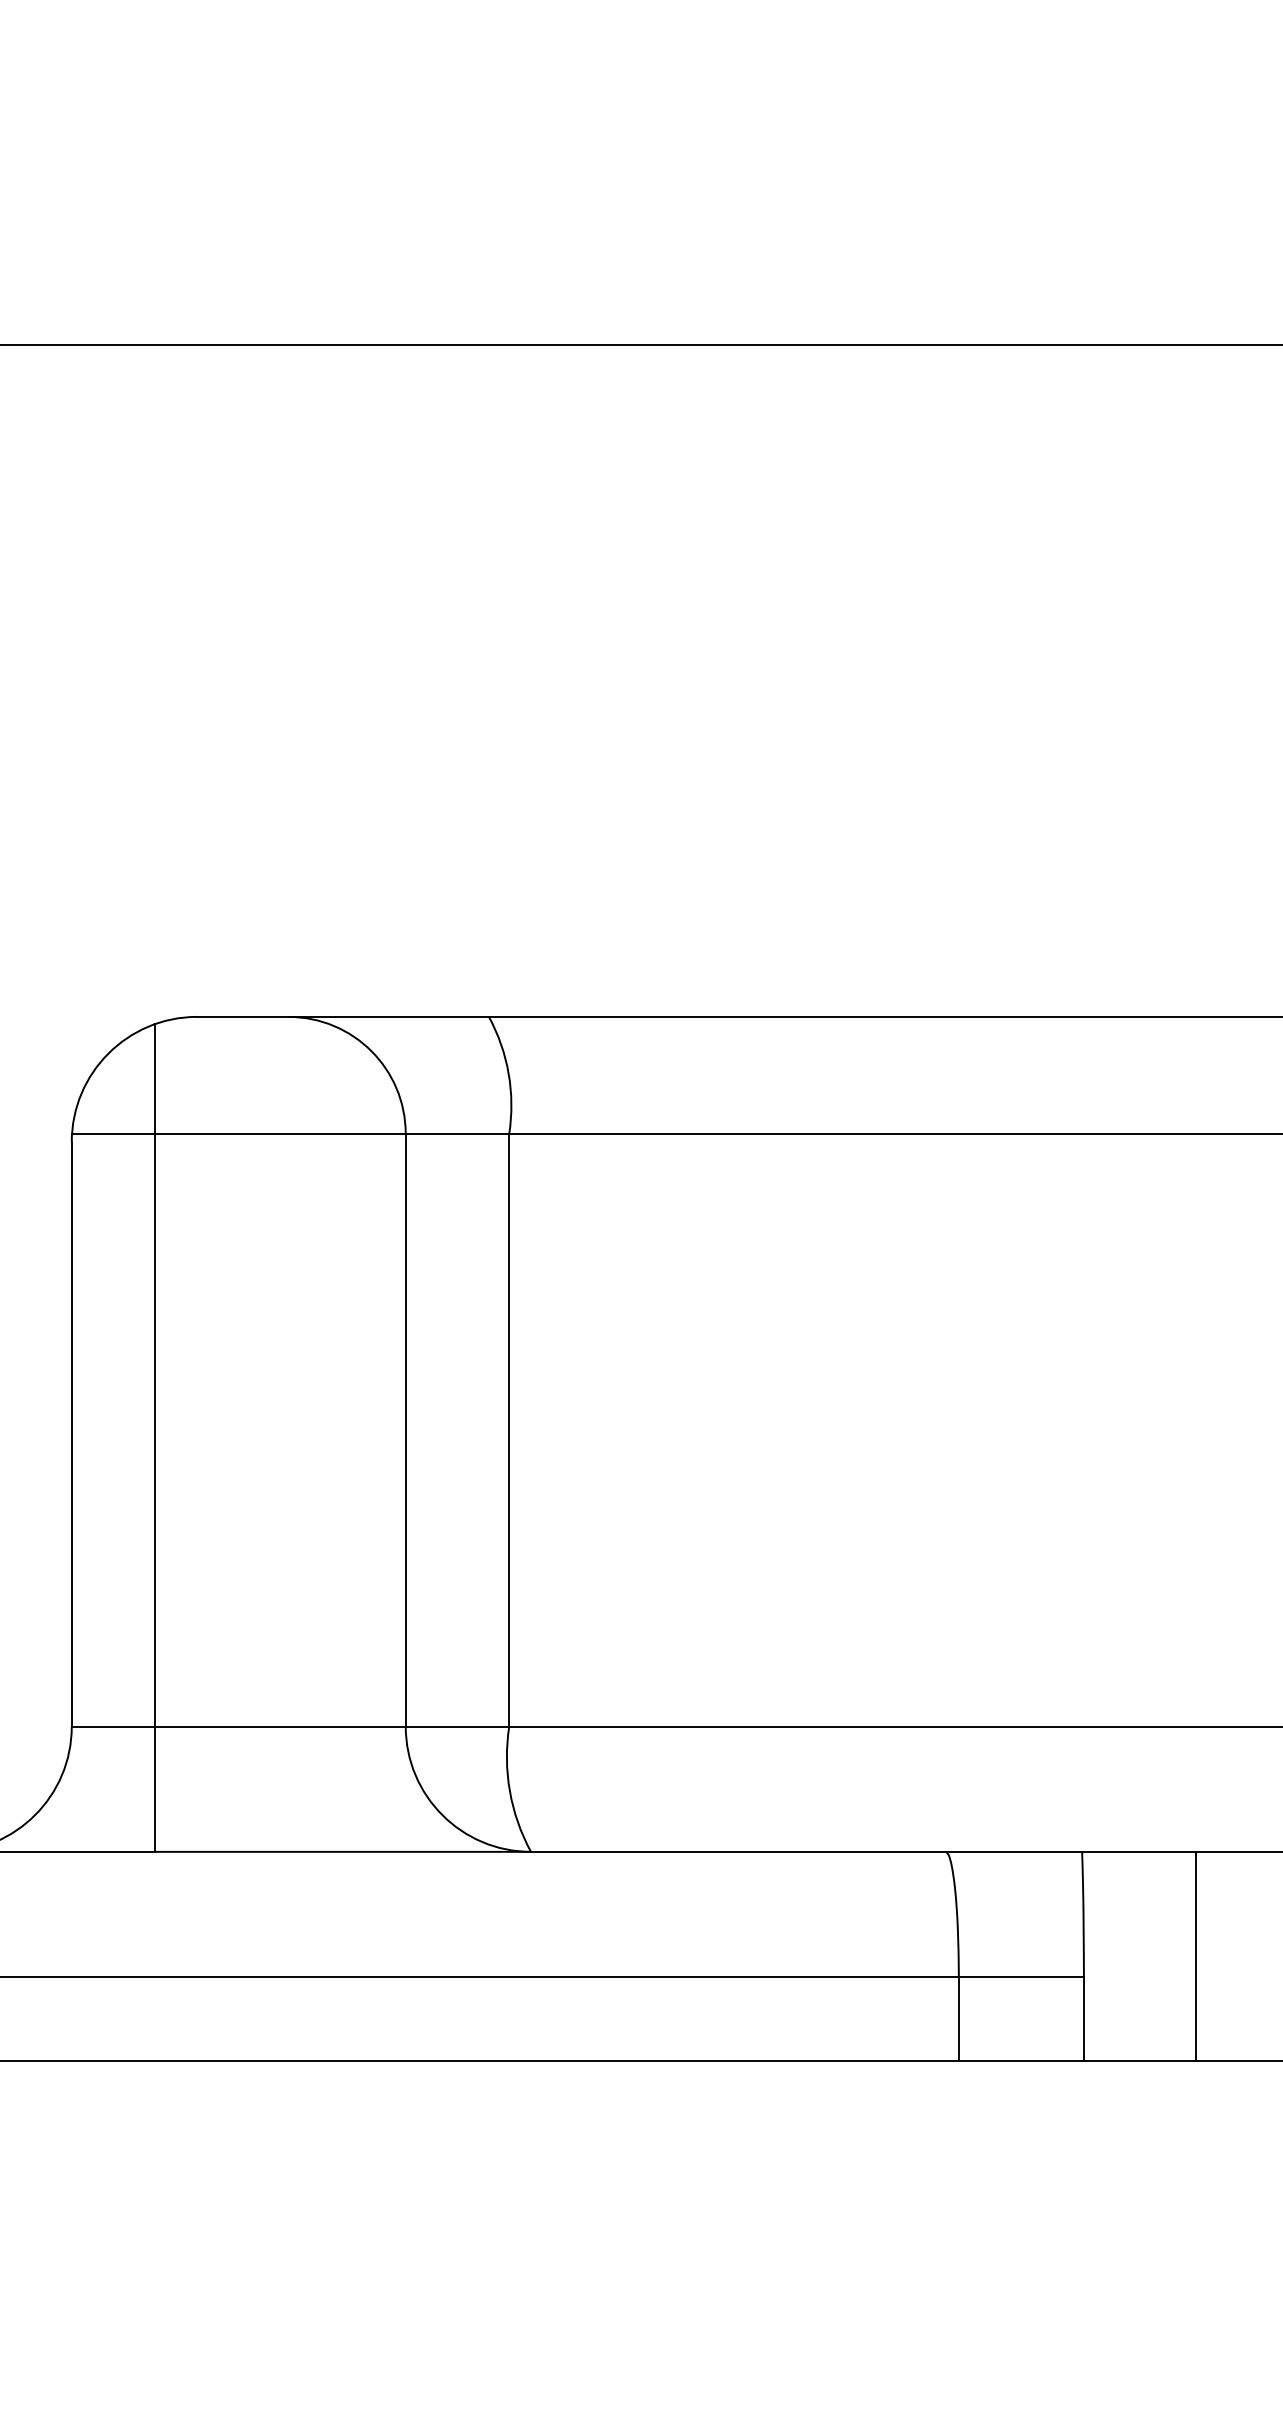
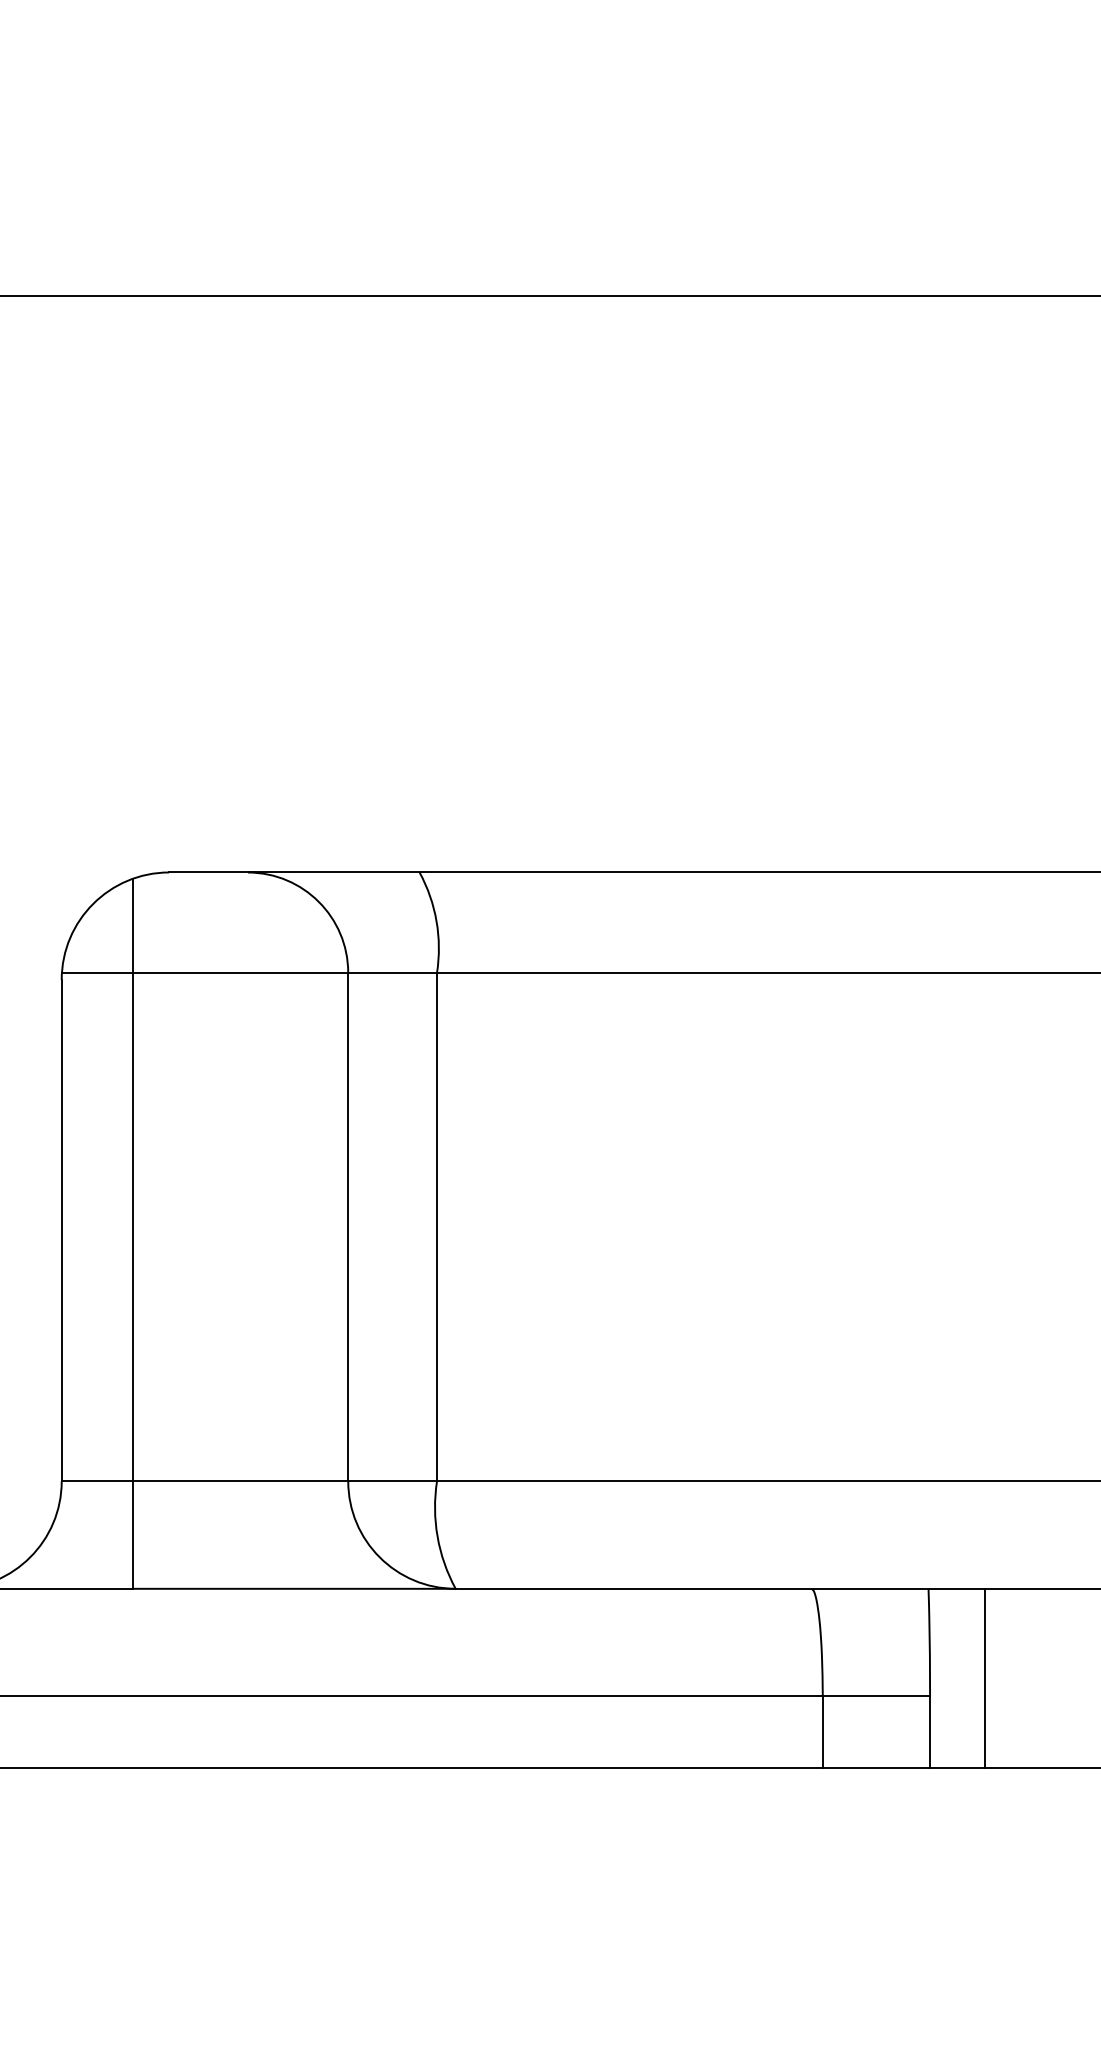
line: (1195, 1955) -> (984, 1677), moved

